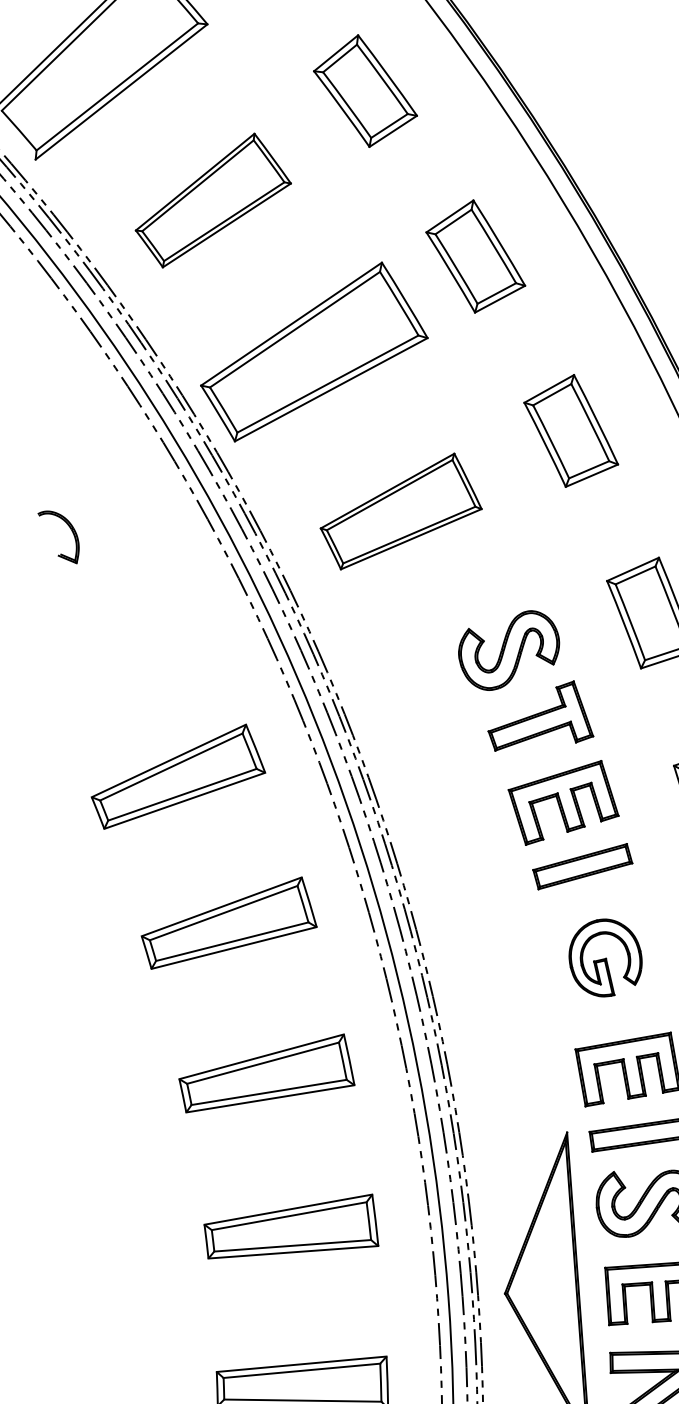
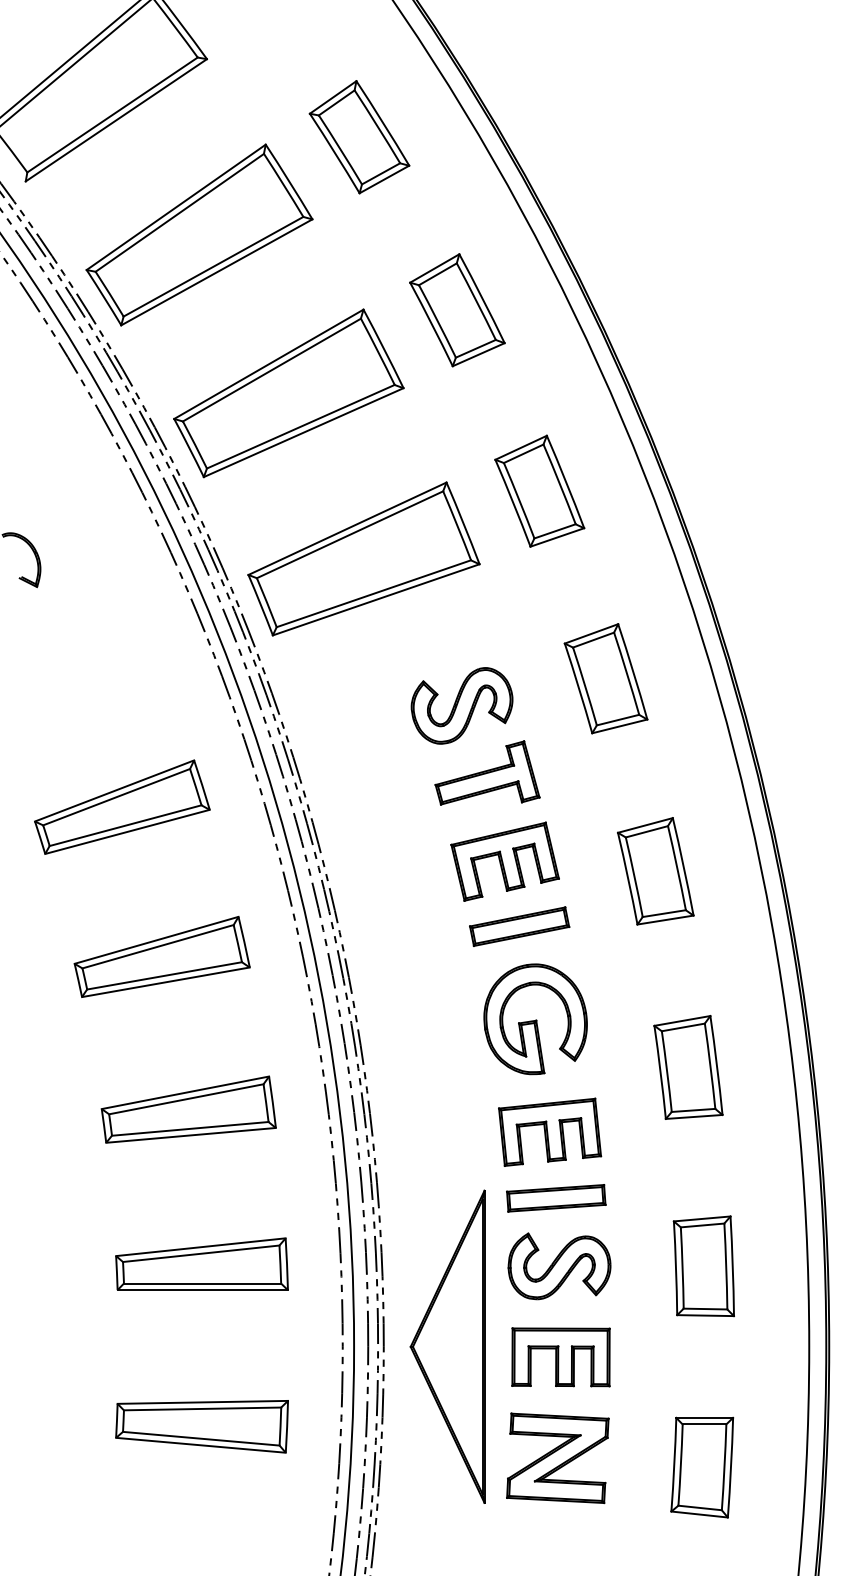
part: (212, 199) -> (199, 234), size x1.43
part: (400, 510) -> (363, 558), size x1.43
part: (605, 958) -> (535, 1019), size x1.43

